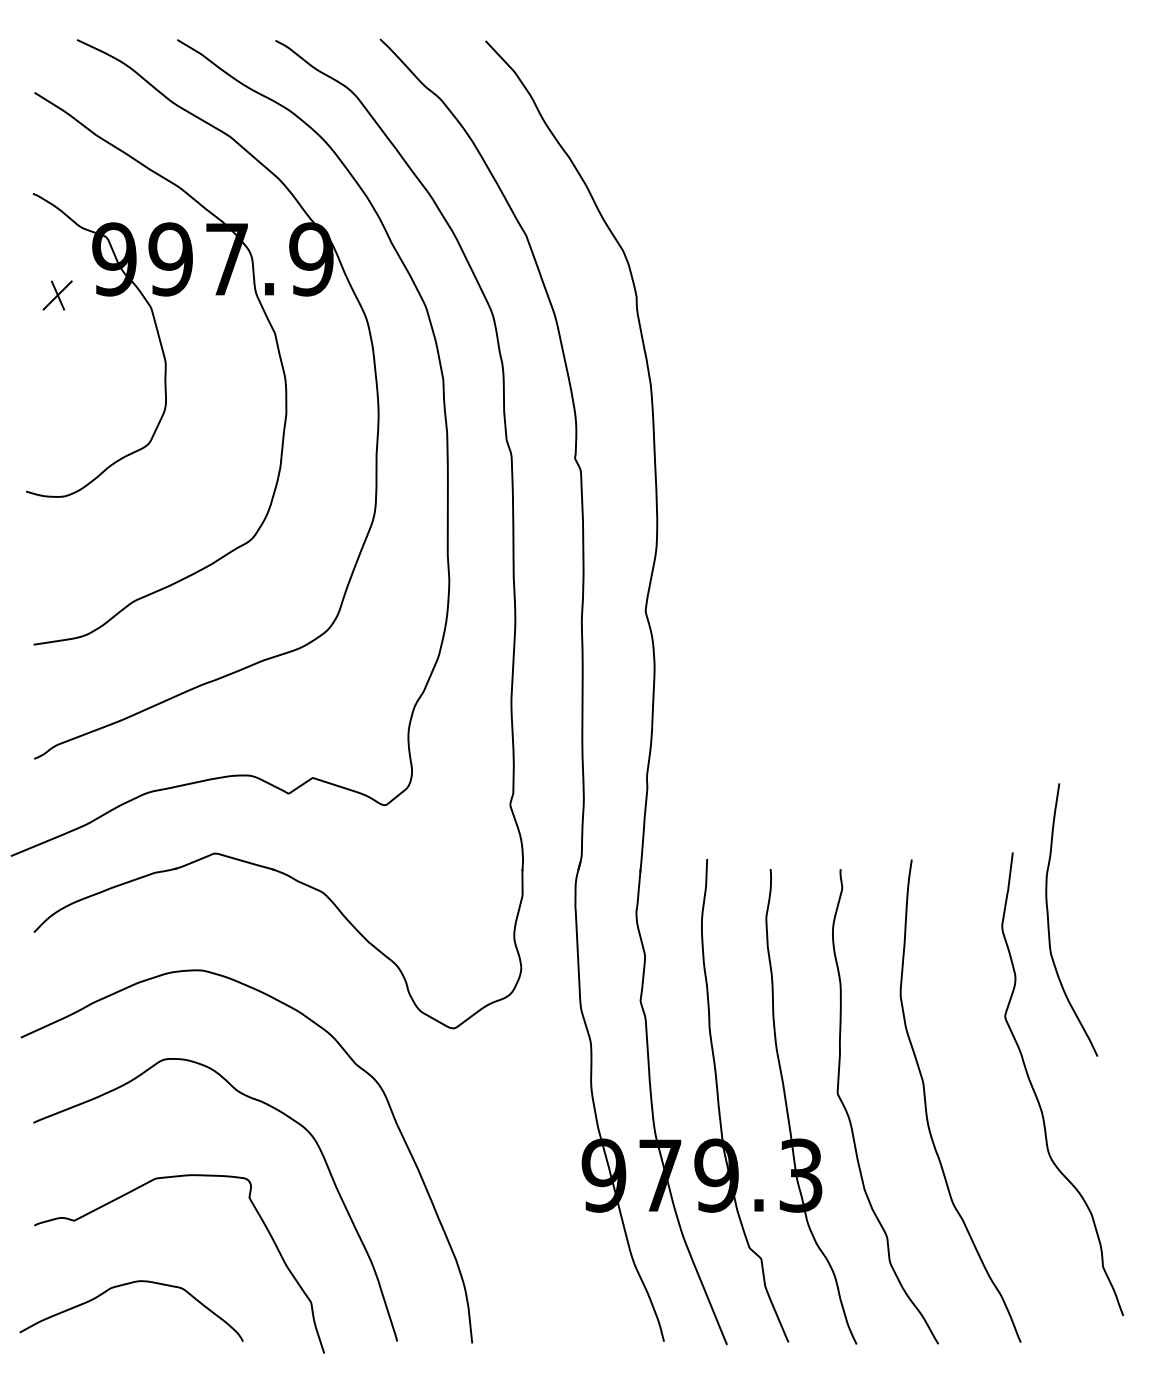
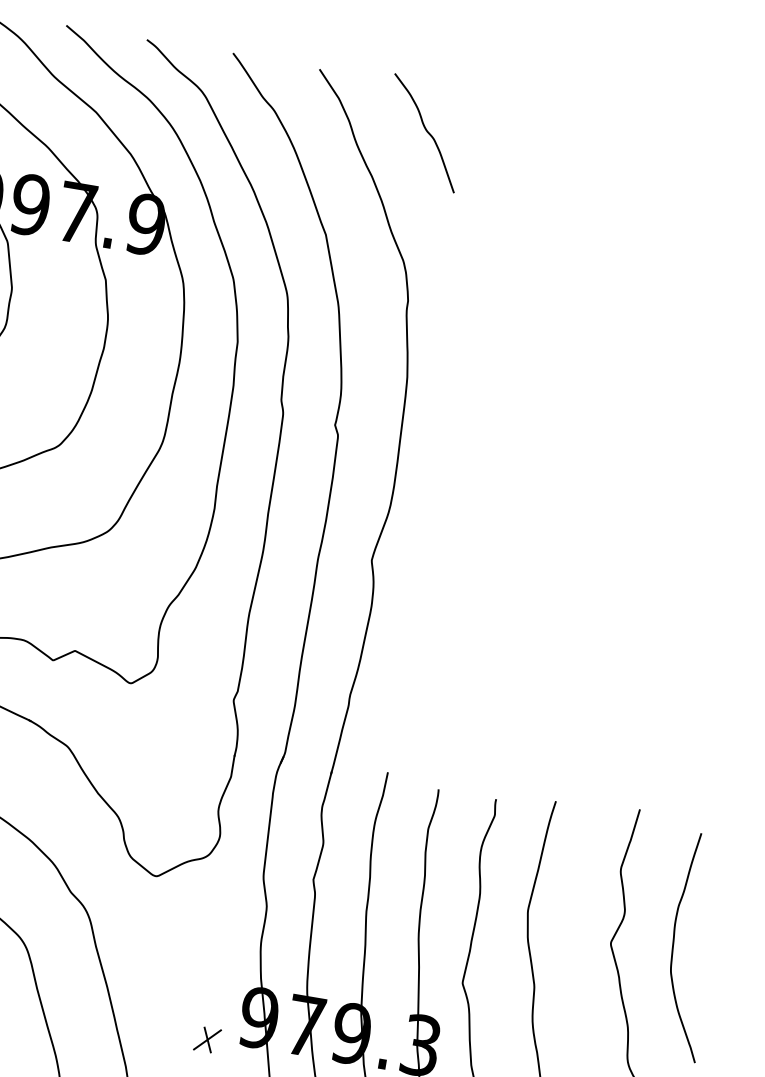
curve: (624, 93) -> (426, 131), added
curve: (1049, 921) -> (674, 945), moved
part: (547, 1211) -> (207, 1039), added

